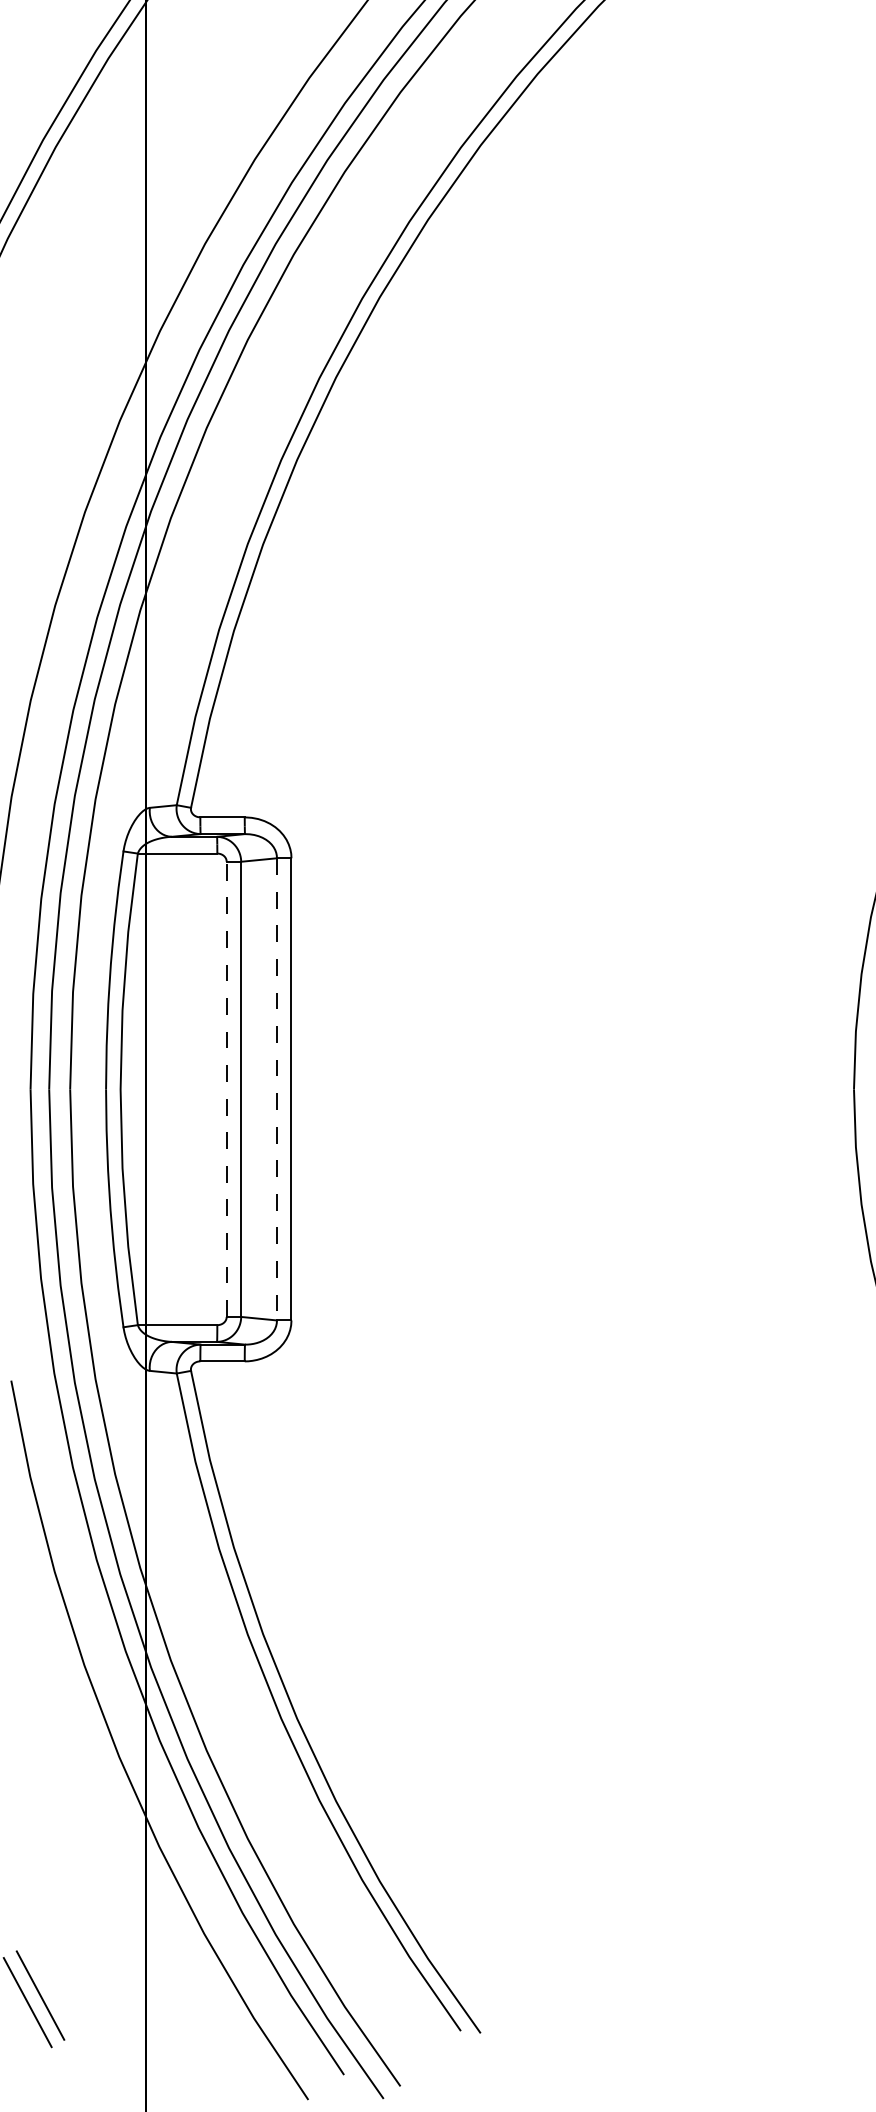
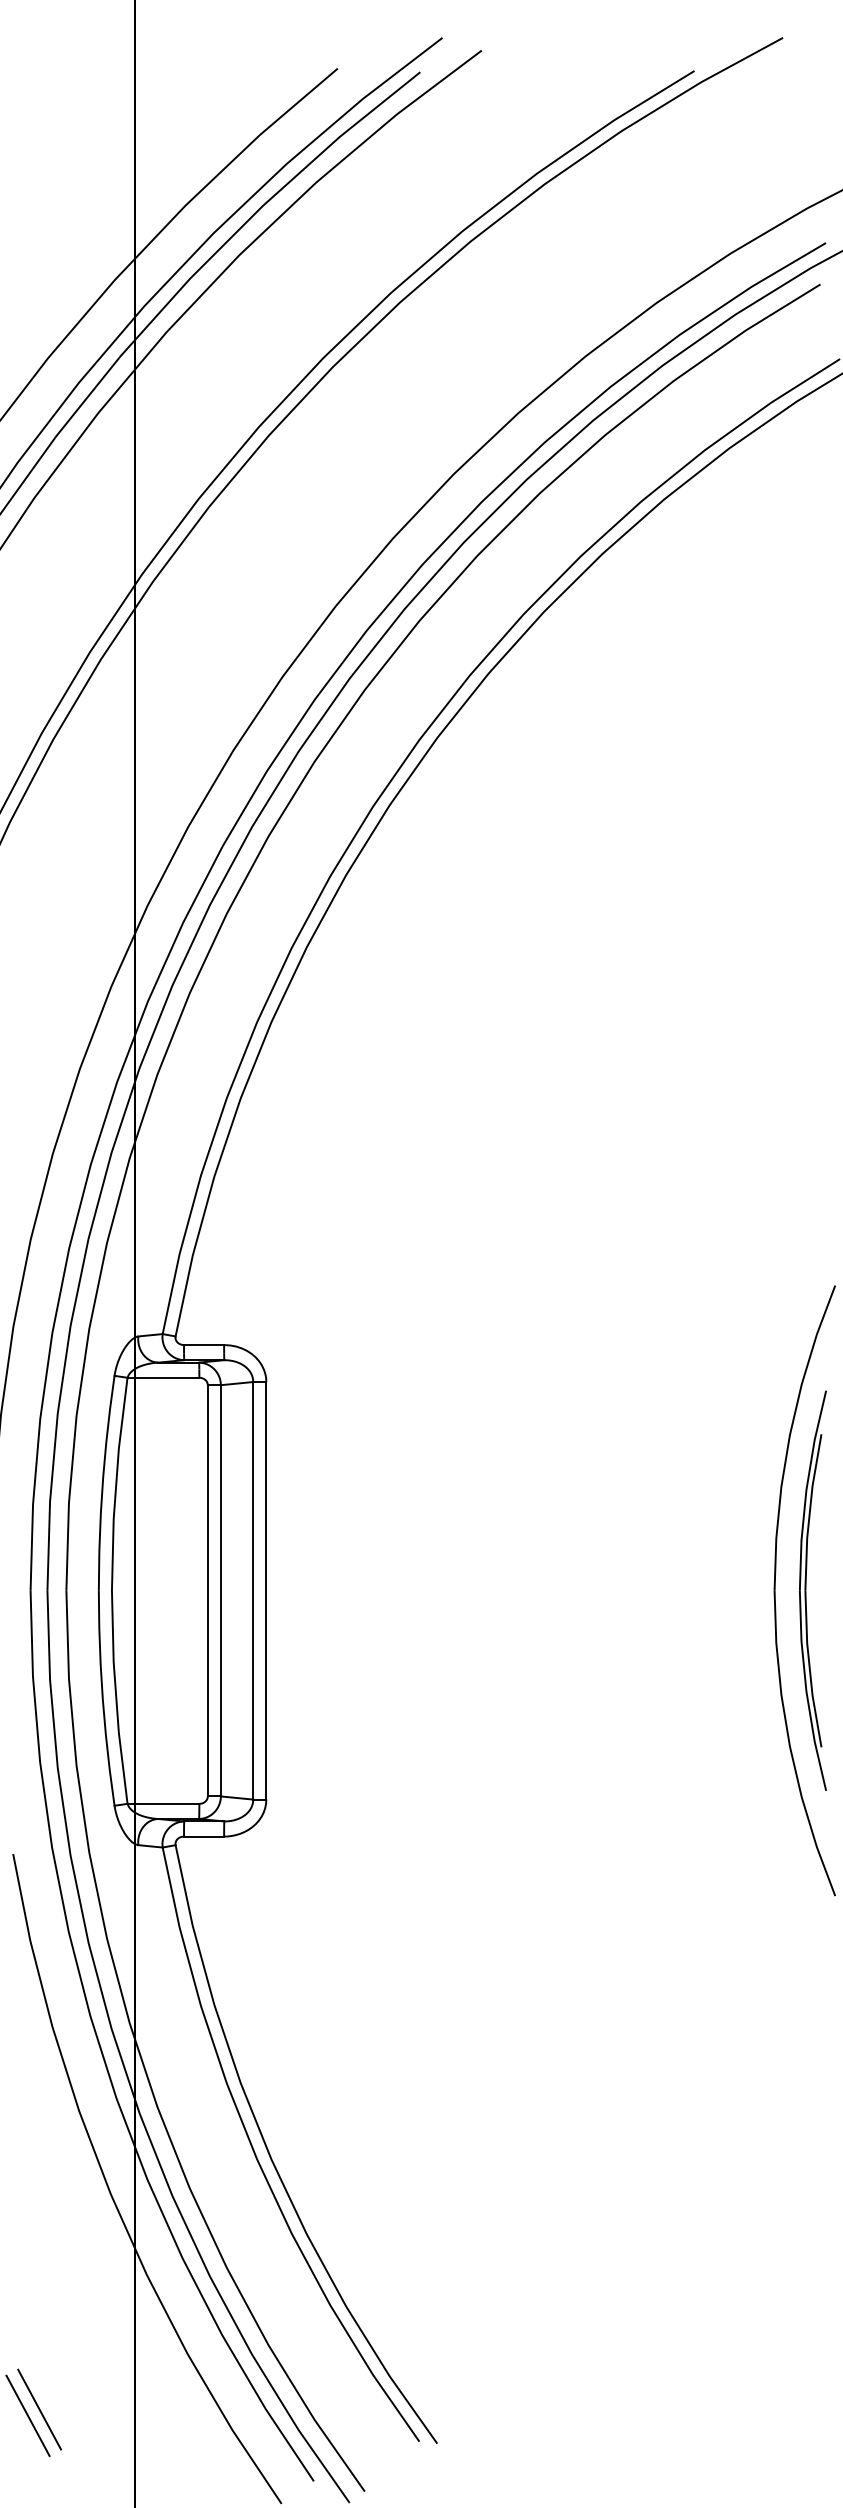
line: (226, 1089) -> (207, 1590), dashed -> solid
line: (277, 1089) -> (253, 1590), dashed -> solid

